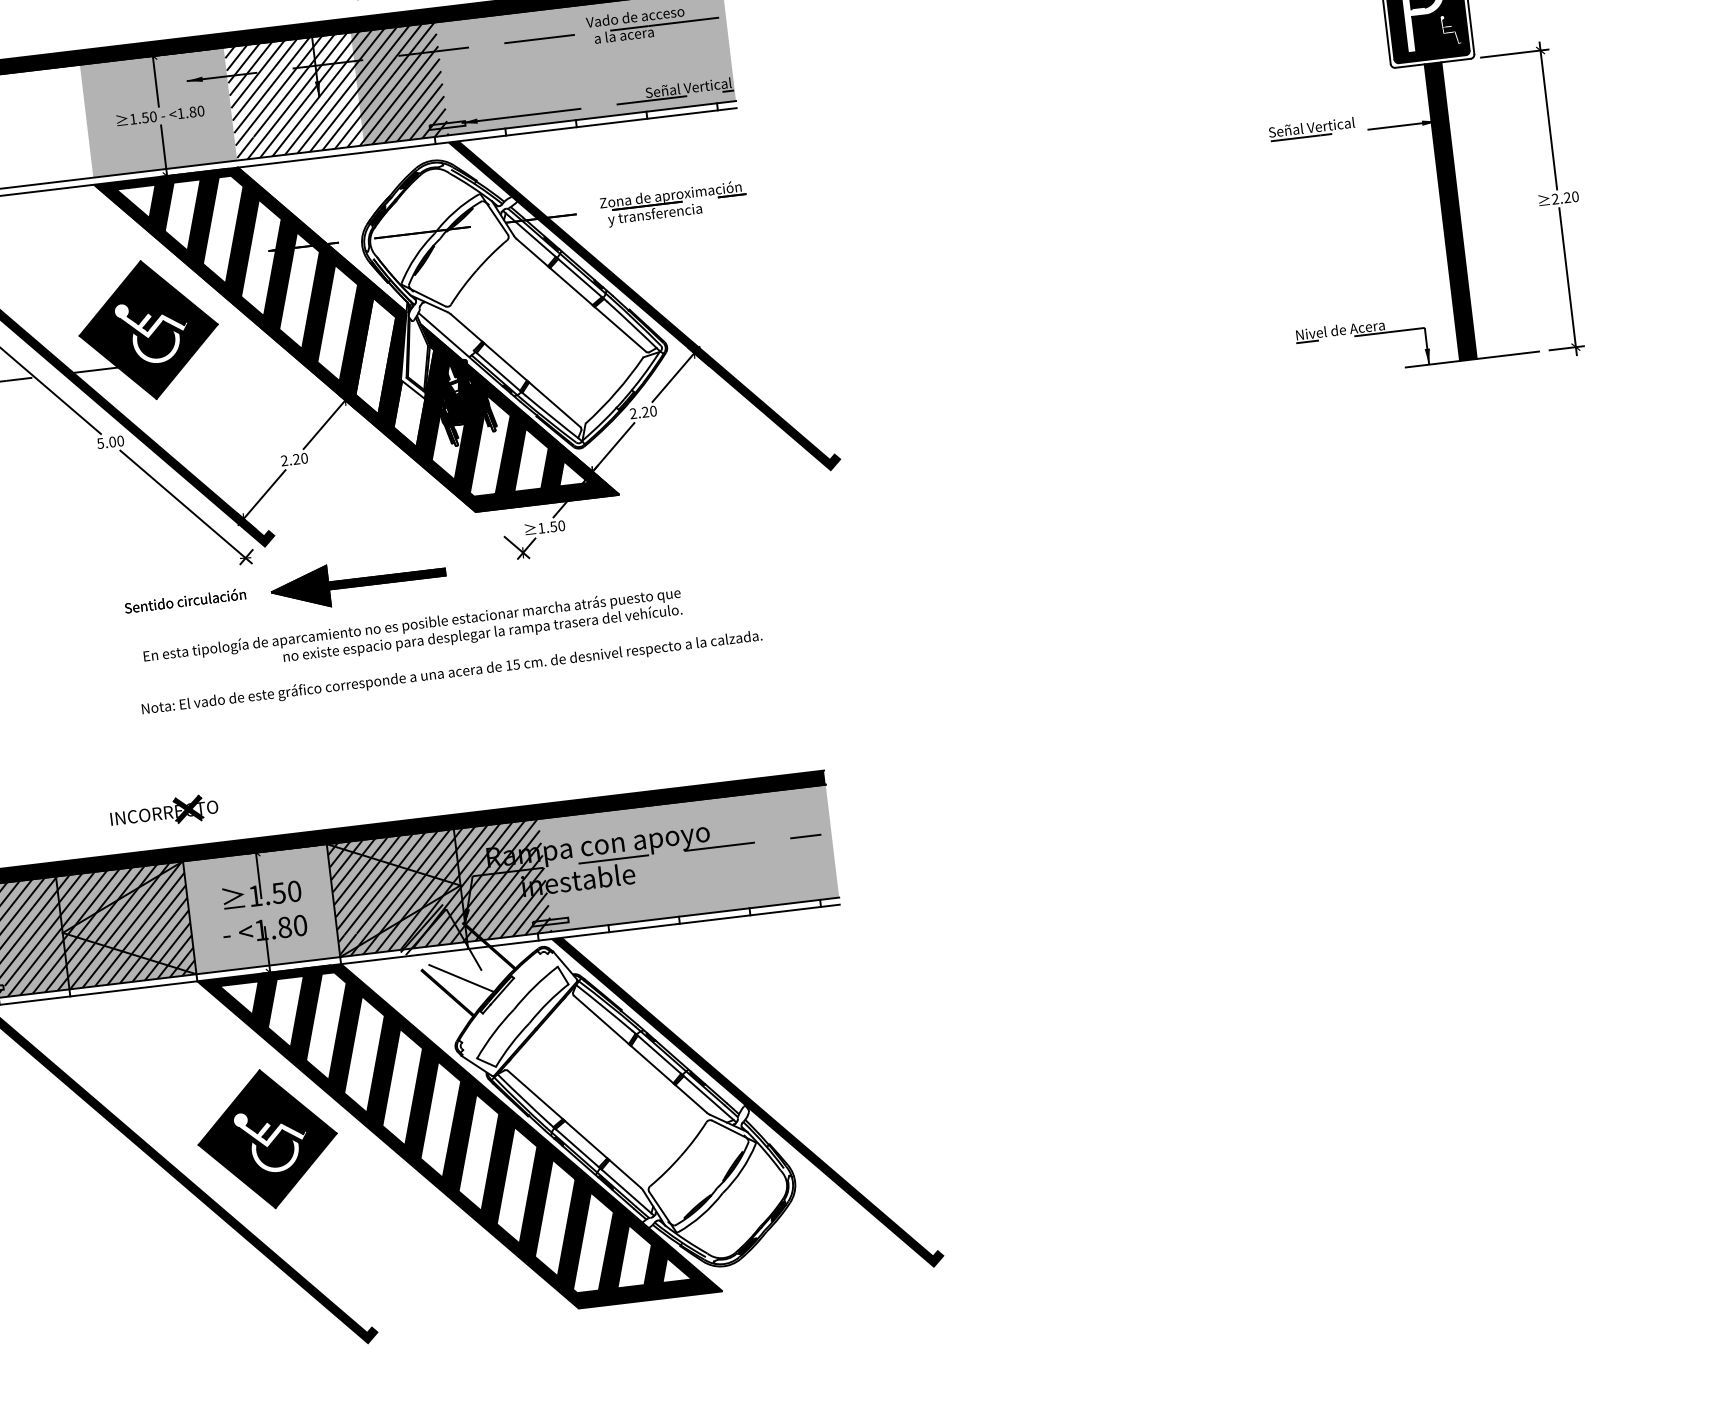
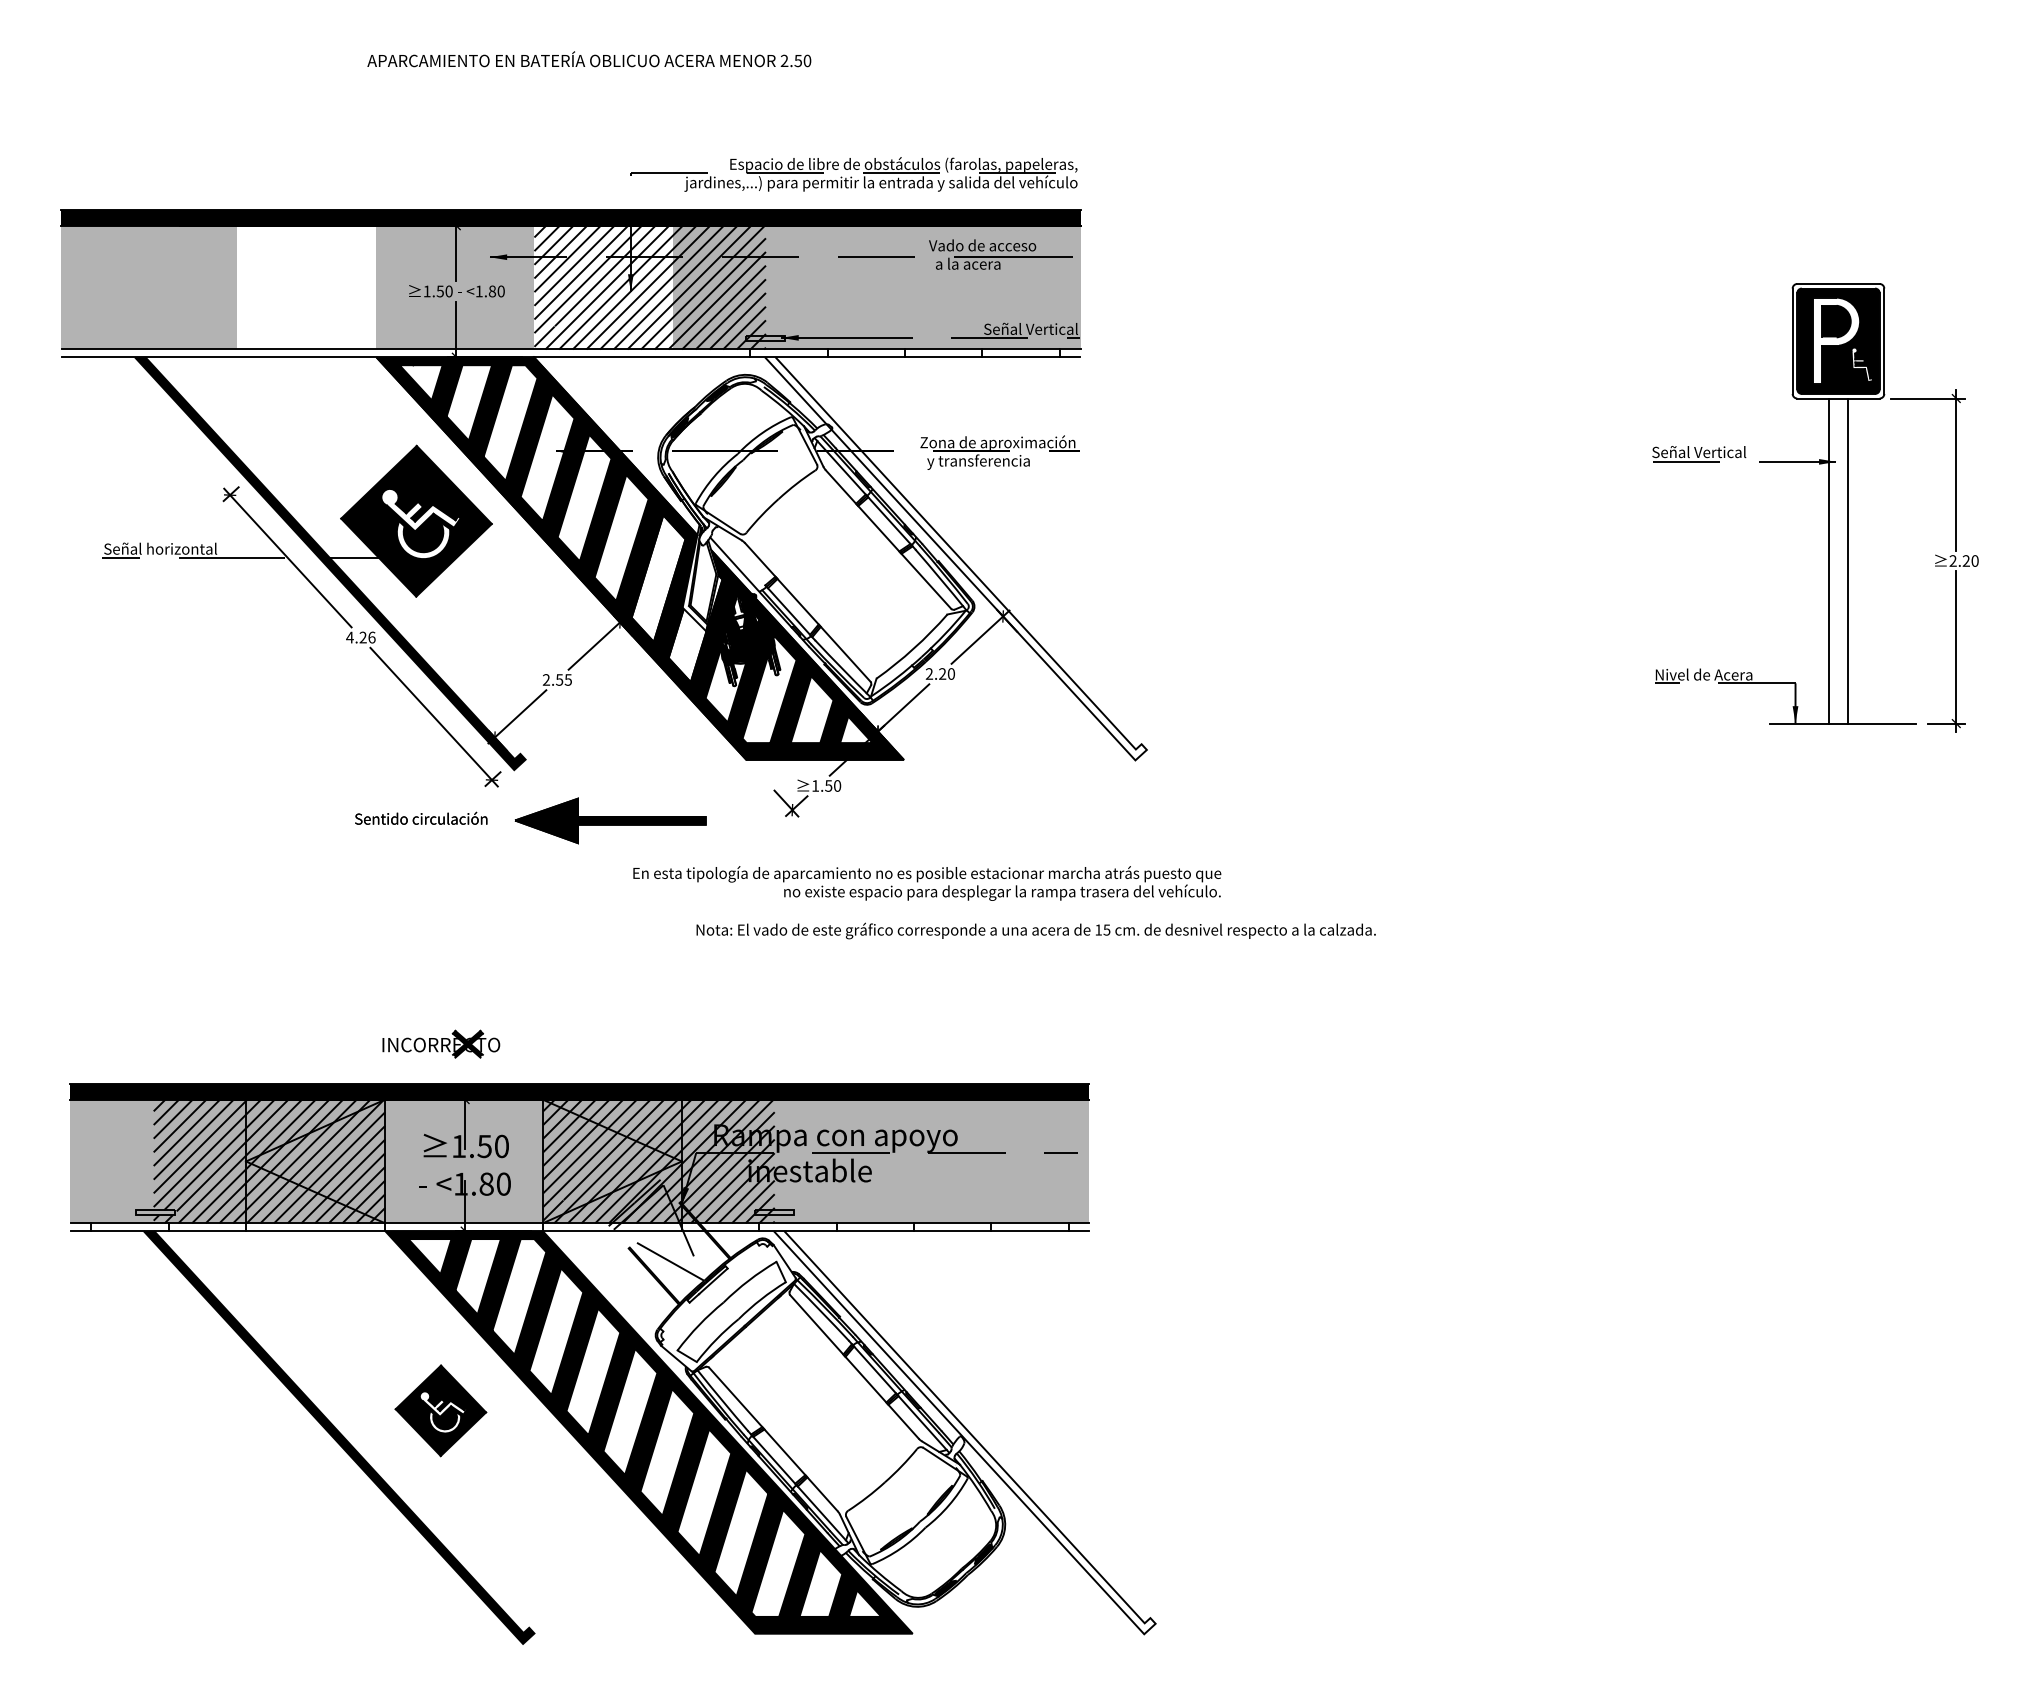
fill: (1450, 211) -> (1838, 560), removed
fill: (644, 305) -> (955, 558), removed
text: (110, 442) -> (360, 637), 5.00 -> 4.26
text: (300, 458) -> (563, 679), 2.20 -> 2.55
text: (413, 633) -> (927, 883), moved
text: (451, 672) -> (1035, 930), moved
part: (164, 811) -> (441, 1043), moved
fill: (747, 1102) -> (964, 1432), removed
part: (267, 1139) -> (440, 1410), size x0.6

